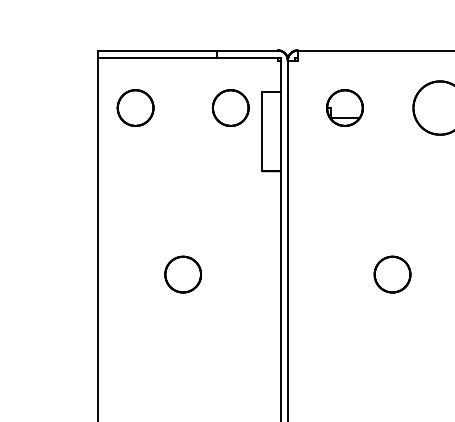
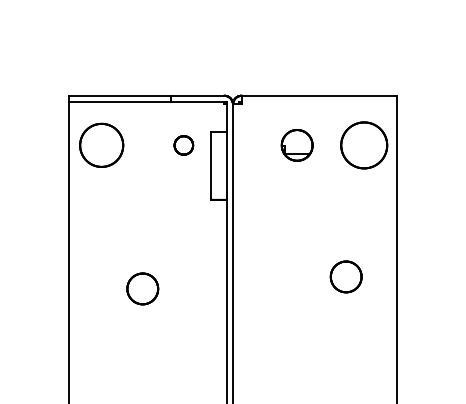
part: (135, 108) -> (101, 145), size x1.4
part: (230, 108) -> (183, 145), size x0.6
part: (344, 108) -> (296, 145), moved
part: (391, 274) -> (345, 276), moved

